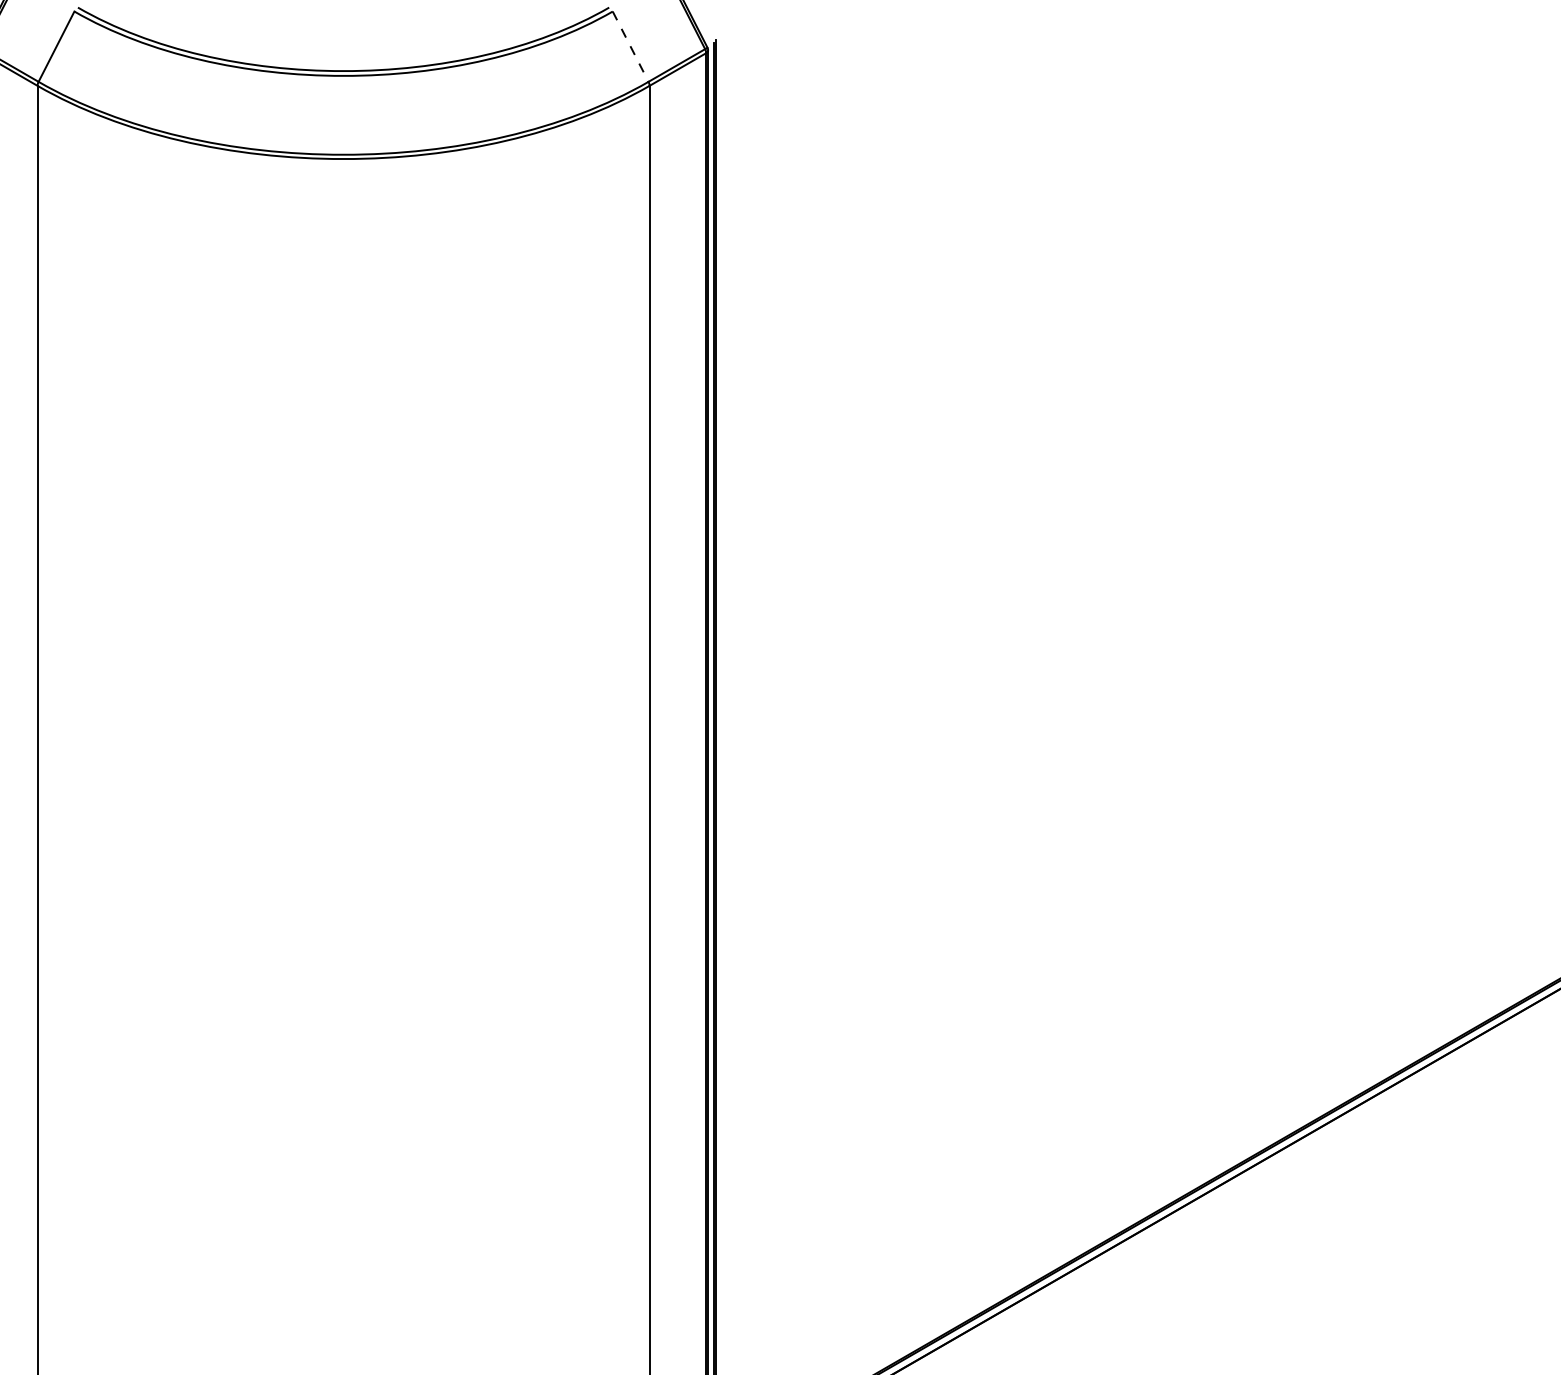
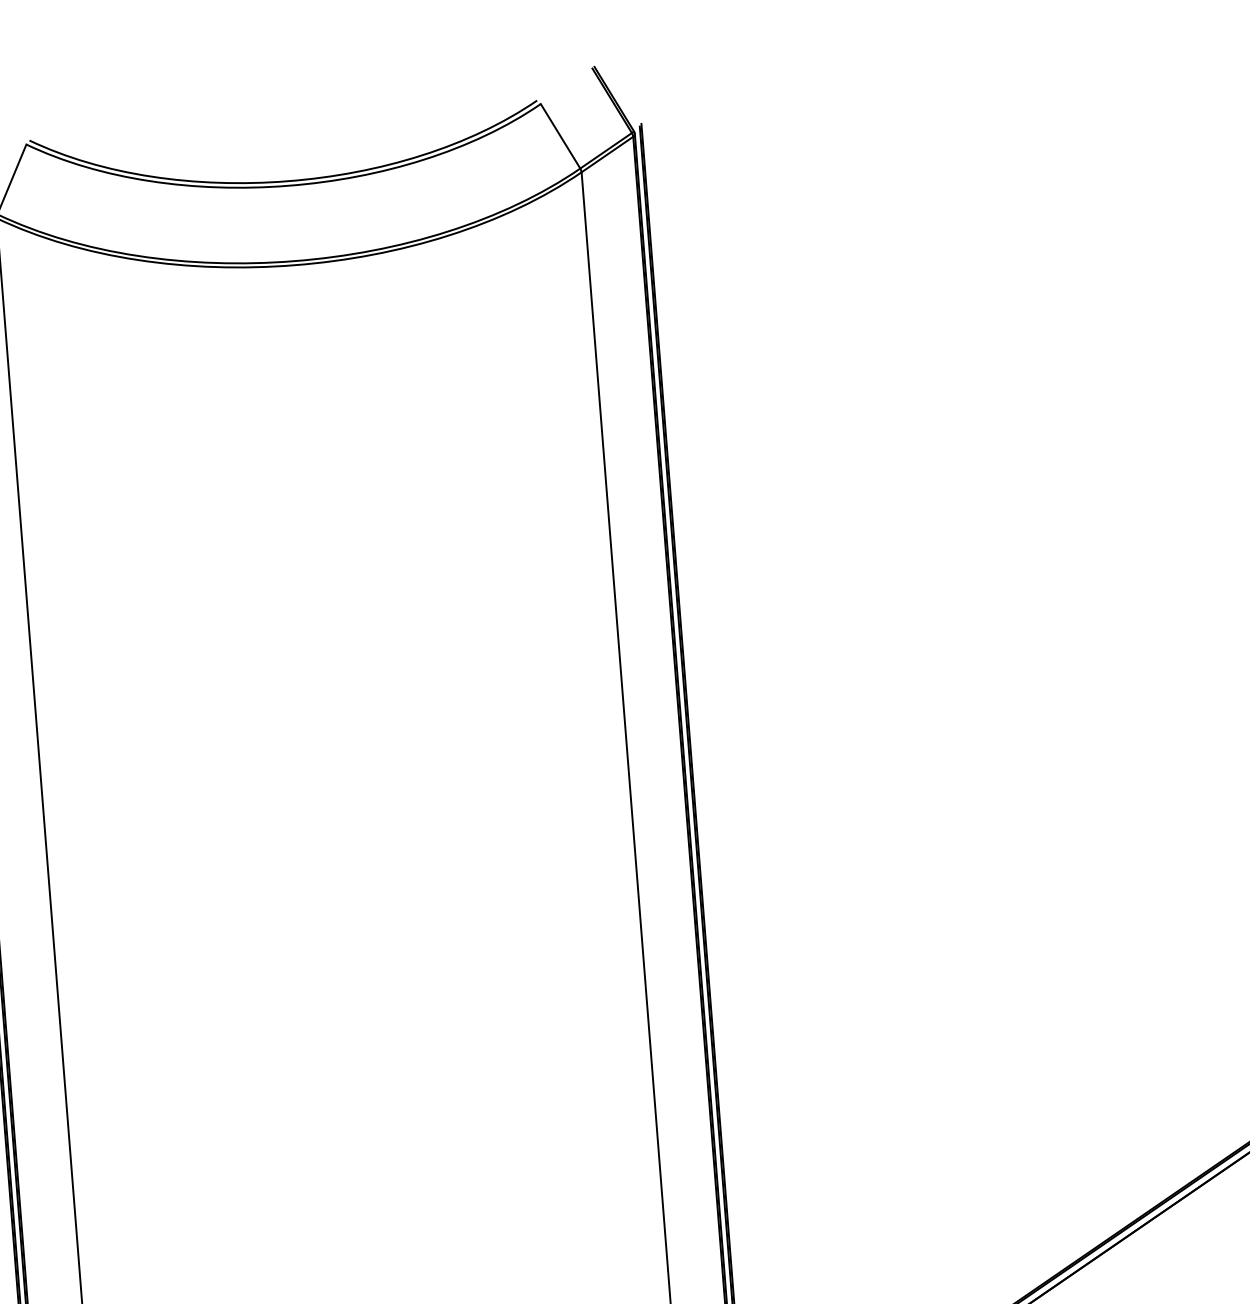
line: (630, 47) -> (560, 137), dashed -> solid

